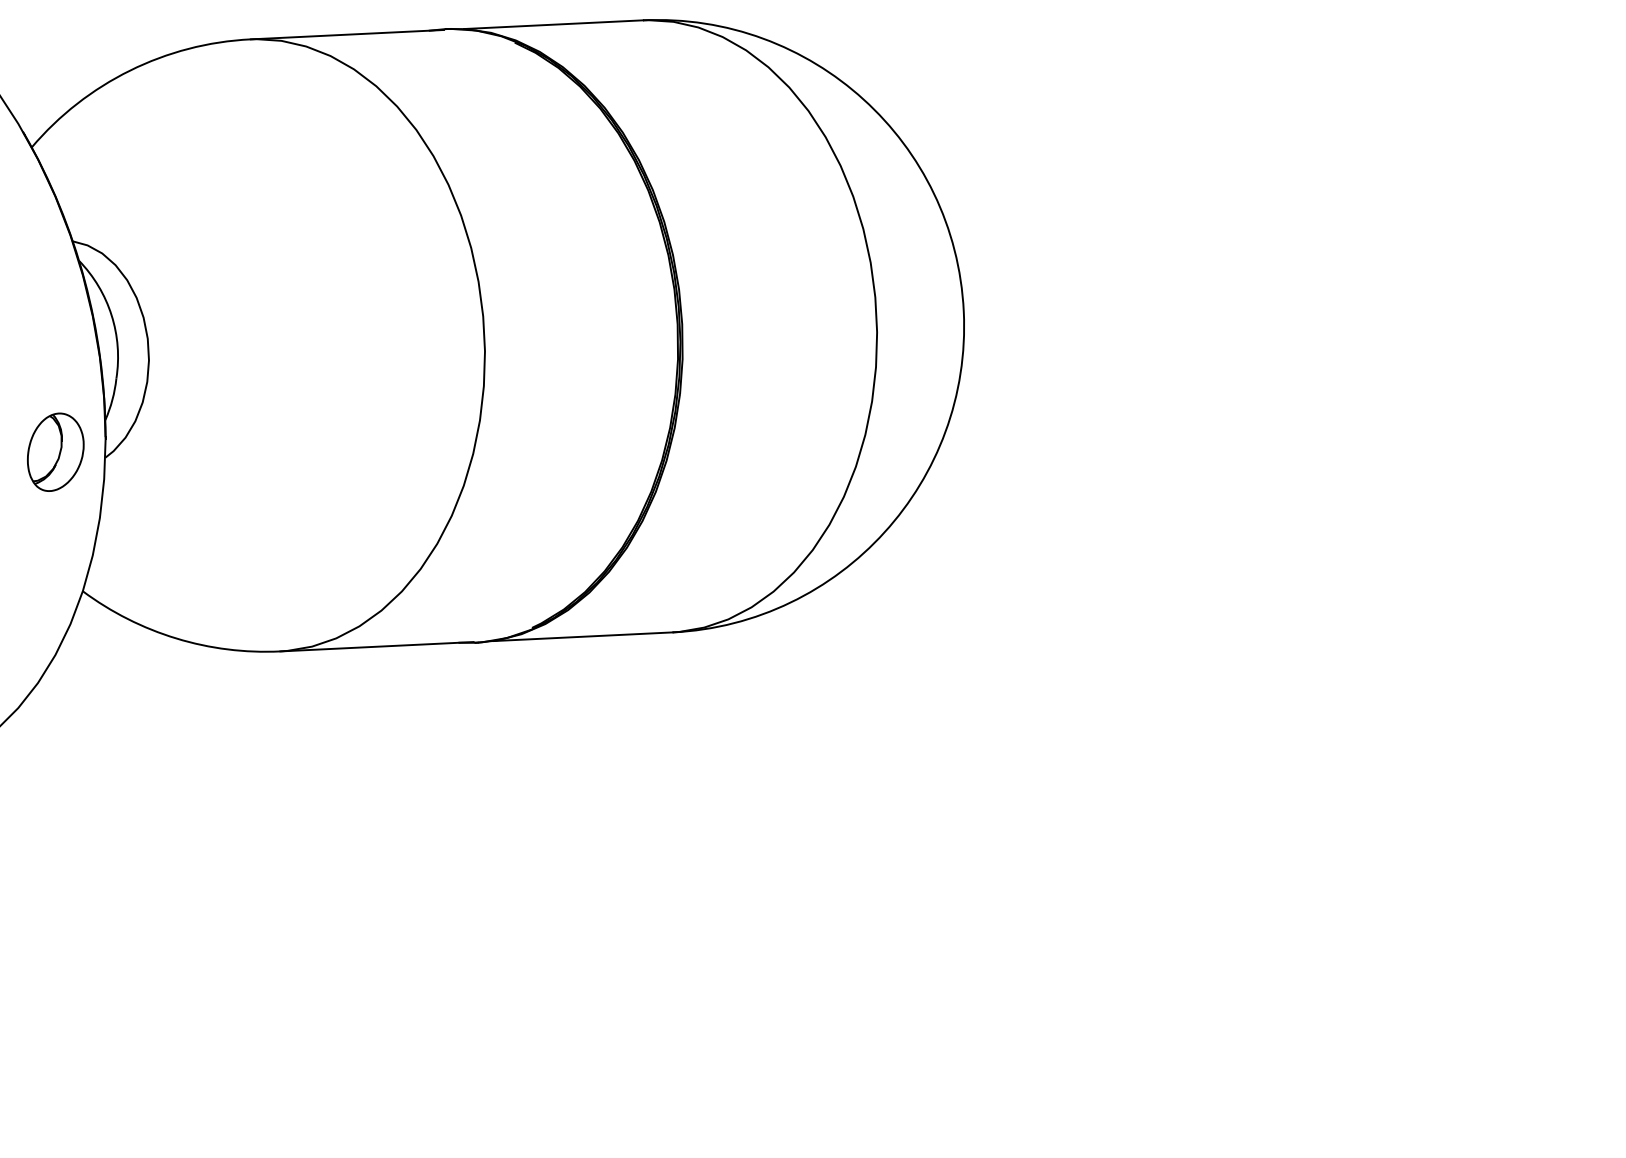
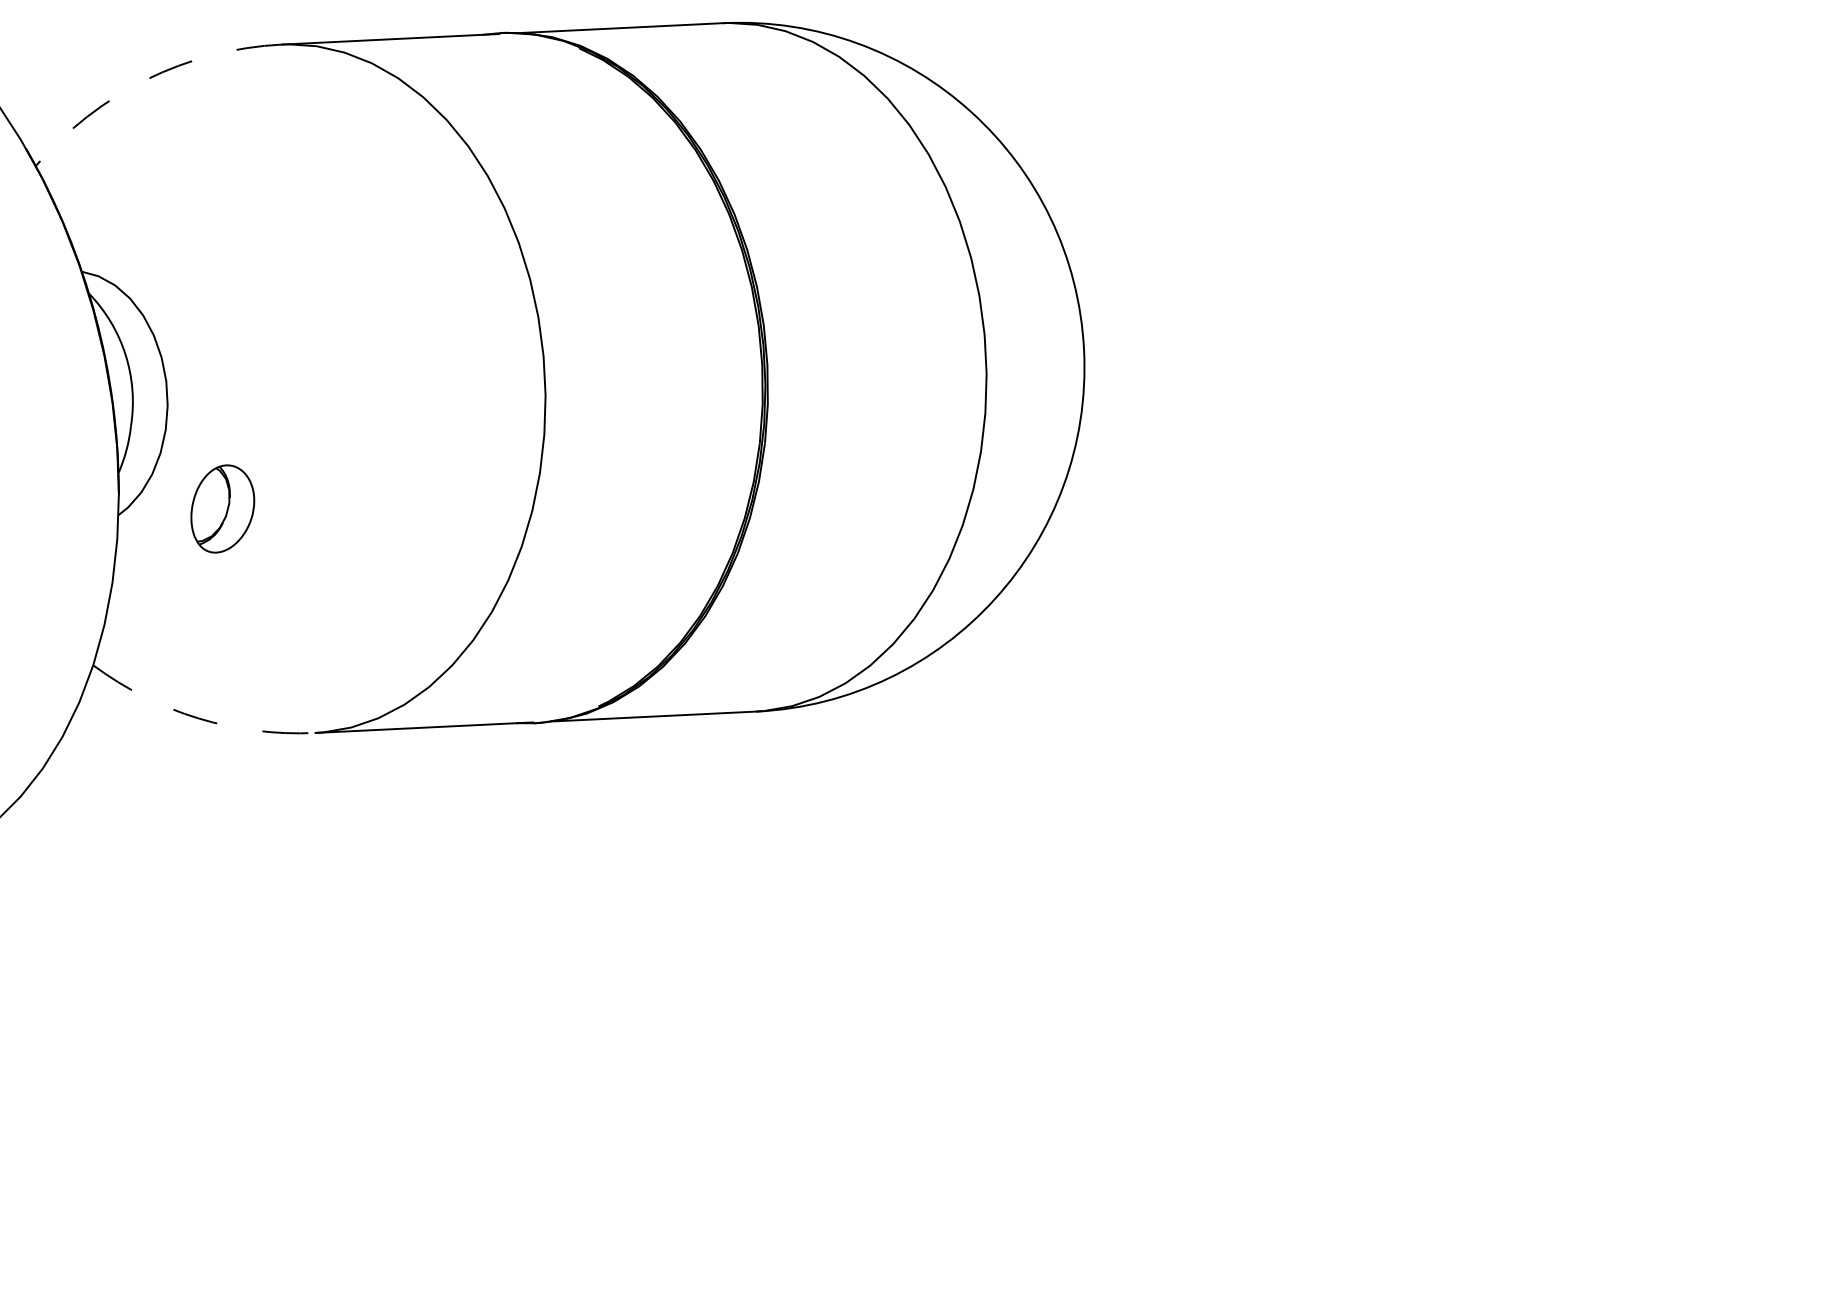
arc: (130, 70) -> (146, 79), solid -> dashed
part: (55, 451) -> (222, 508), moved
arc: (176, 638) -> (198, 718), solid -> dashed

